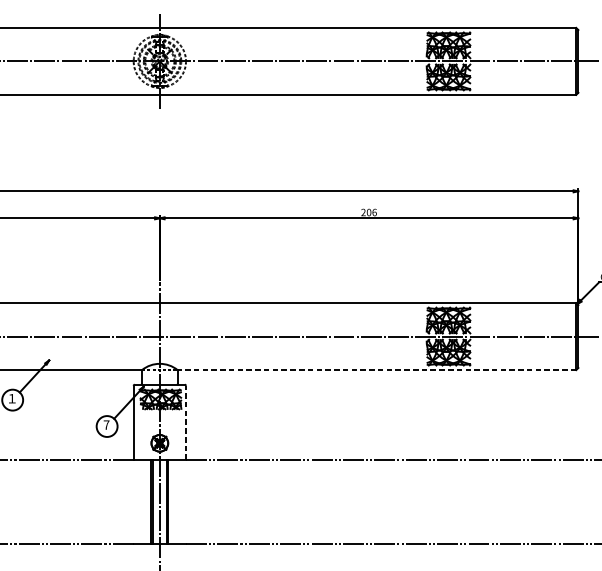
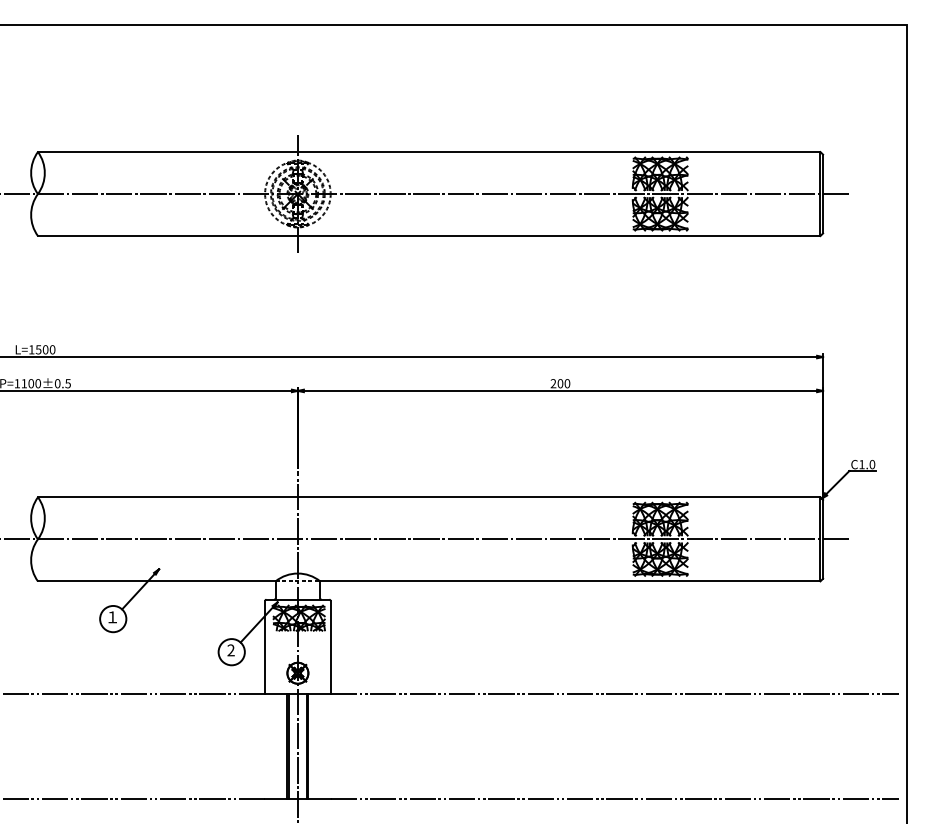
text: (374, 212) -> (567, 383), 206 -> 200
line: (376, 370) -> (569, 581), dashed -> solid
line: (185, 422) -> (330, 647), dashed -> solid
text: (106, 425) -> (230, 650), 7 -> 2

